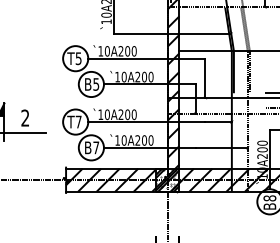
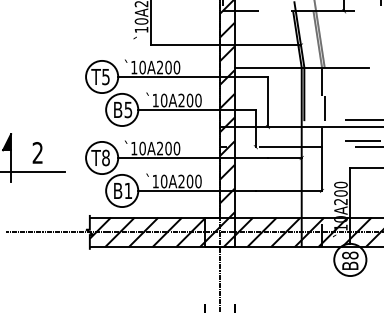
text: (78, 121) -> (105, 157), T7 -> T8
text: (96, 147) -> (128, 190), B7 -> B1
hatch: (167, 180) -> (219, 232), removed

